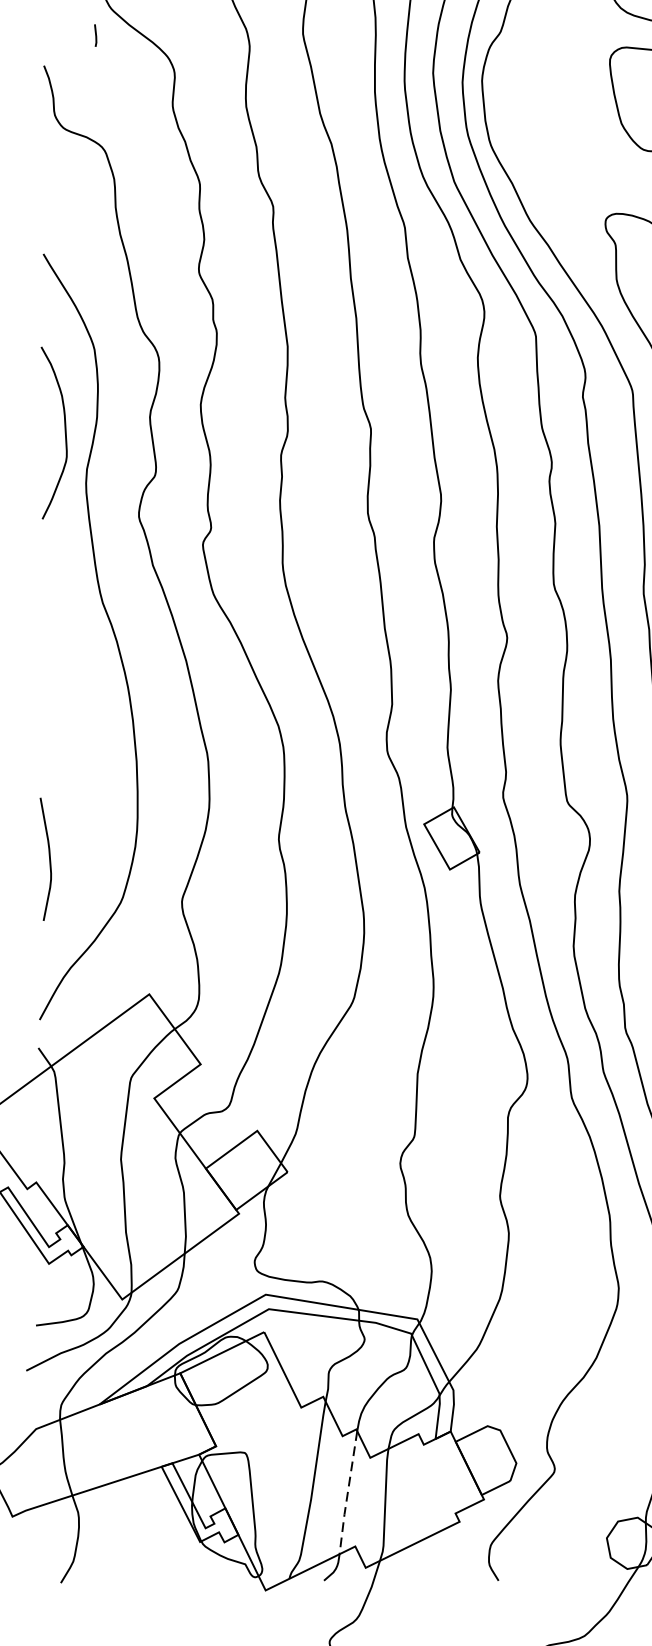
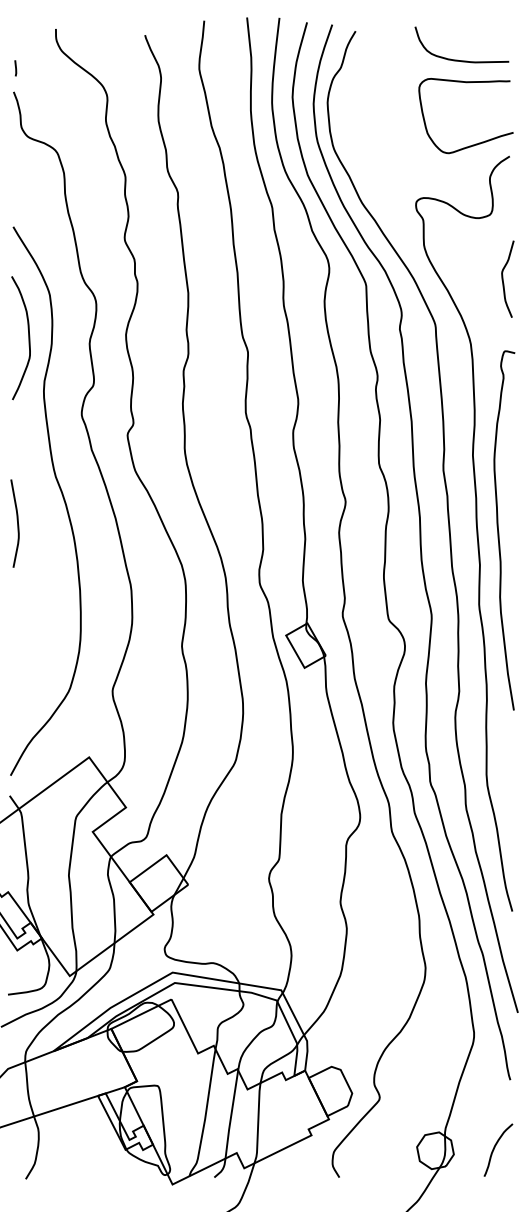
line: (95, 35) -> (15, 68), moved
curve: (64, 433) -> (28, 338), moved
curve: (49, 859) -> (17, 523), moved
line: (347, 1494) -> (231, 1115), dashed -> solid

